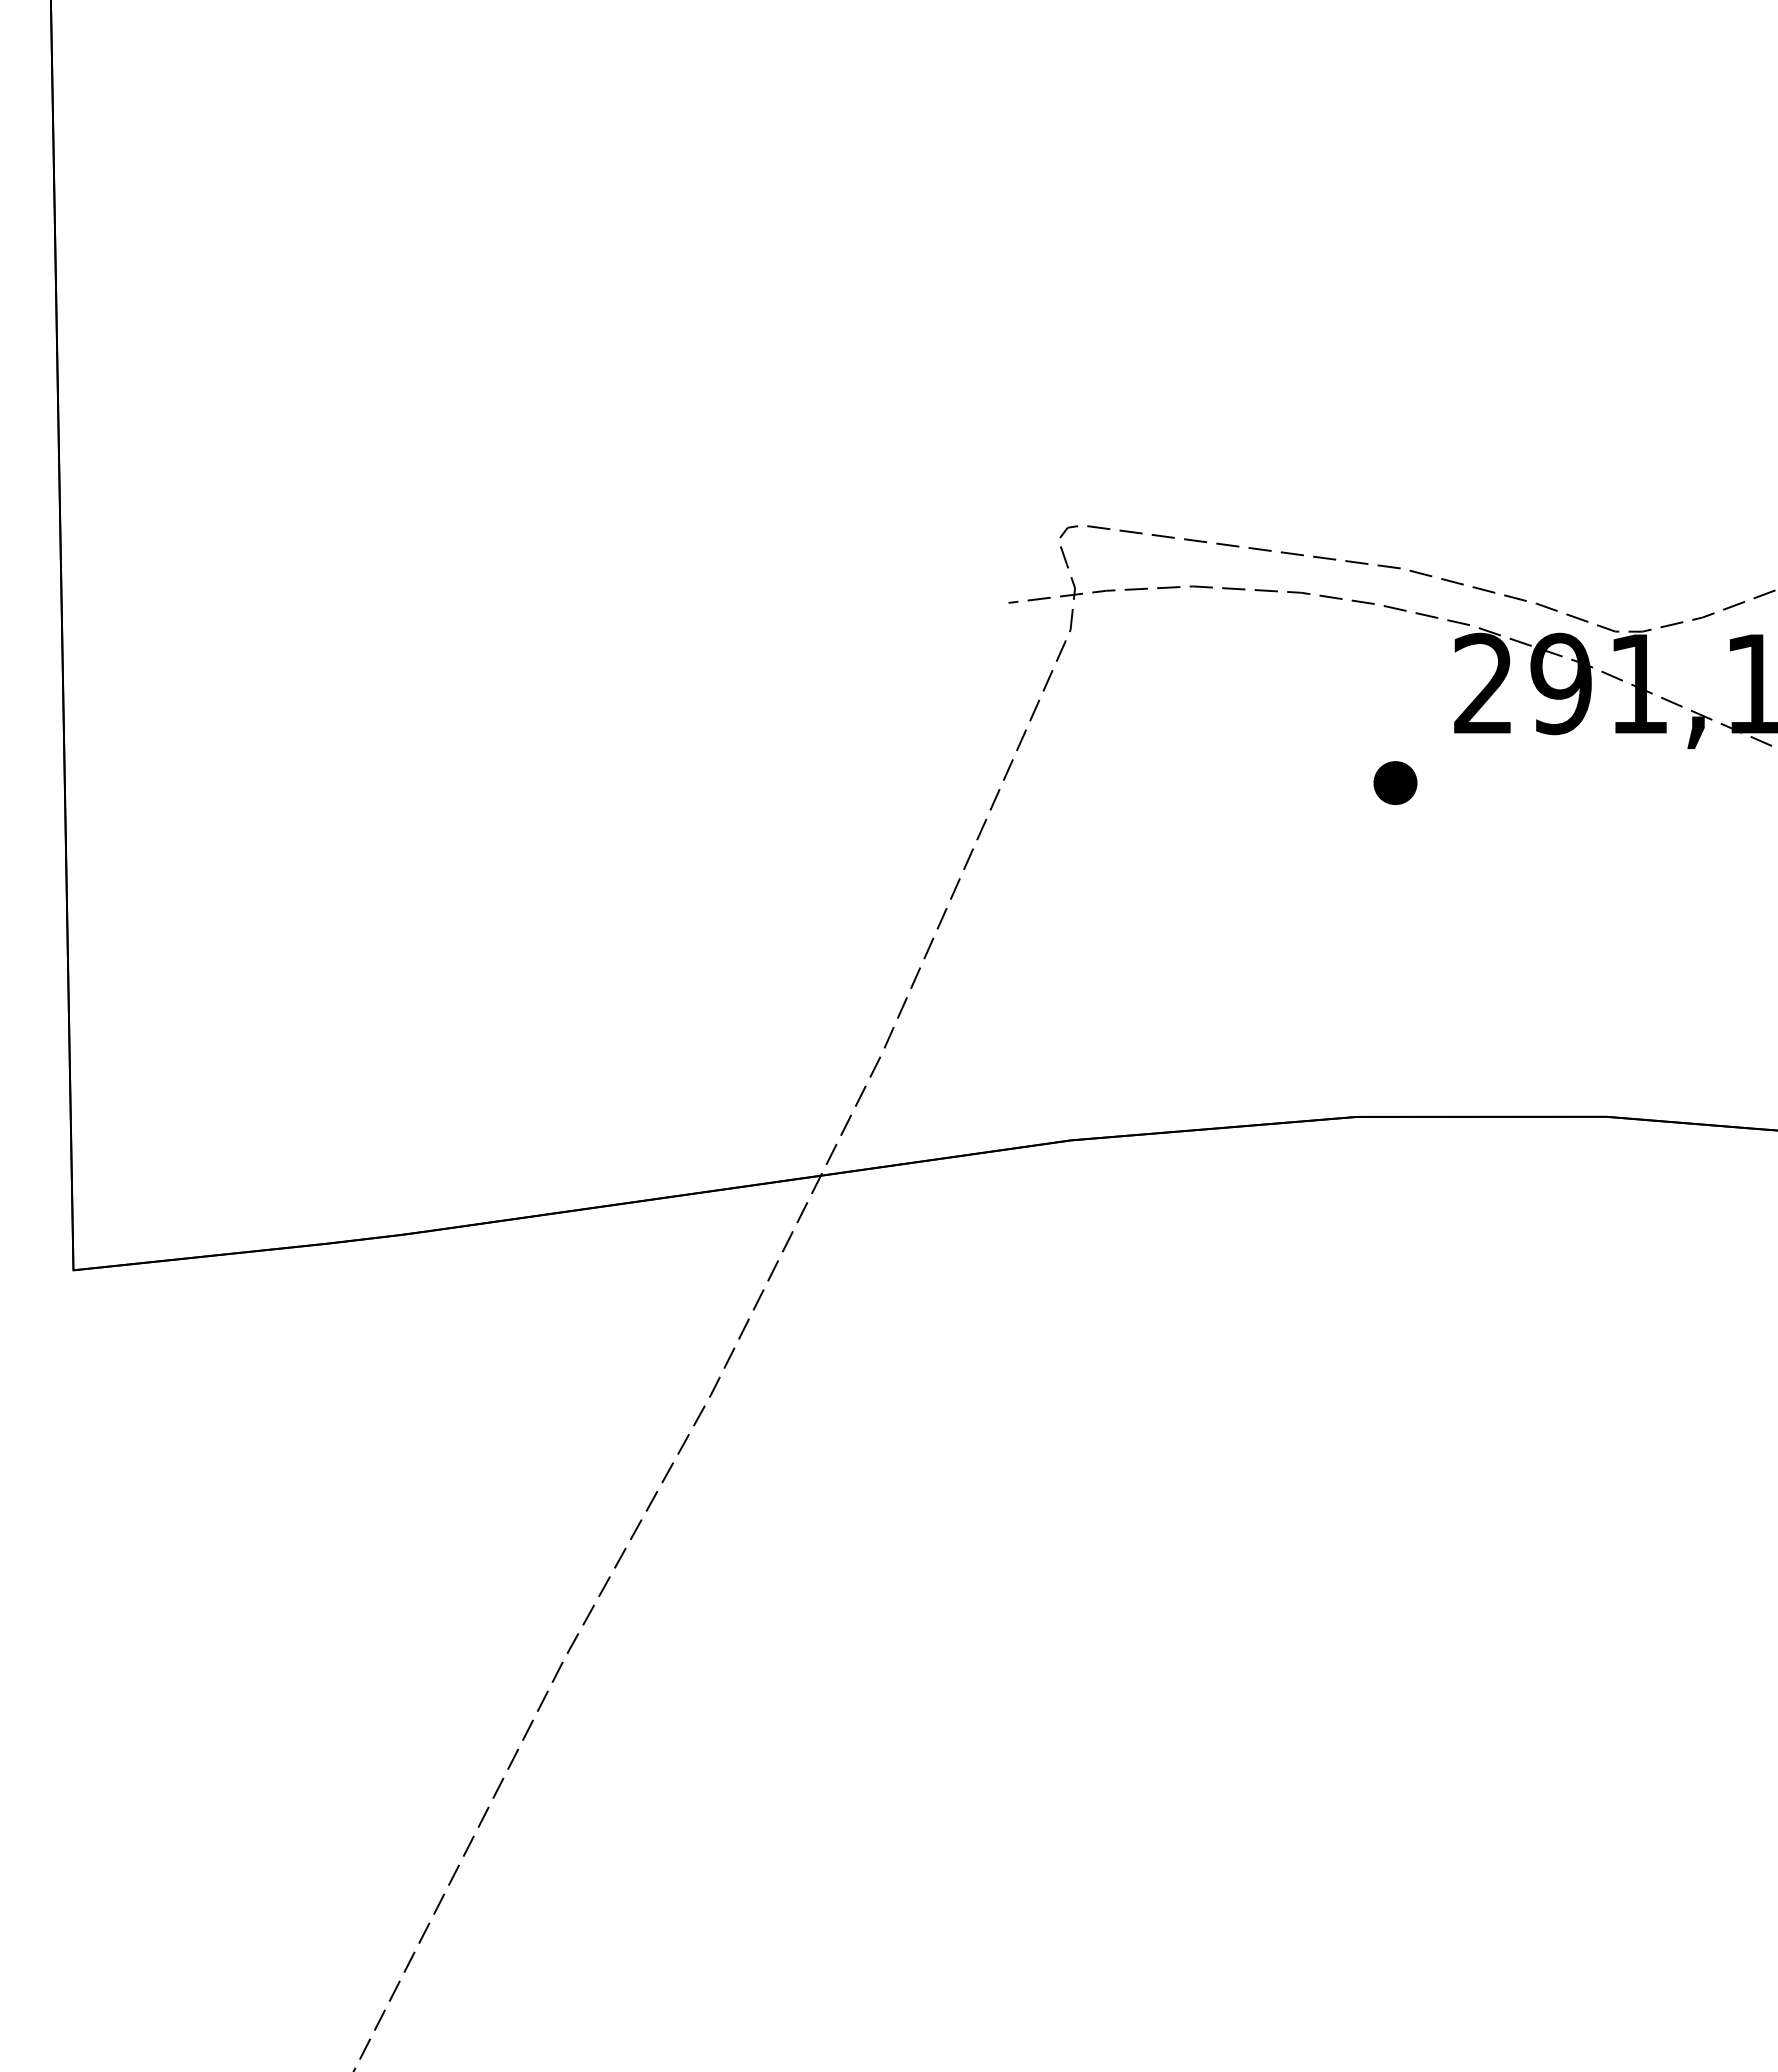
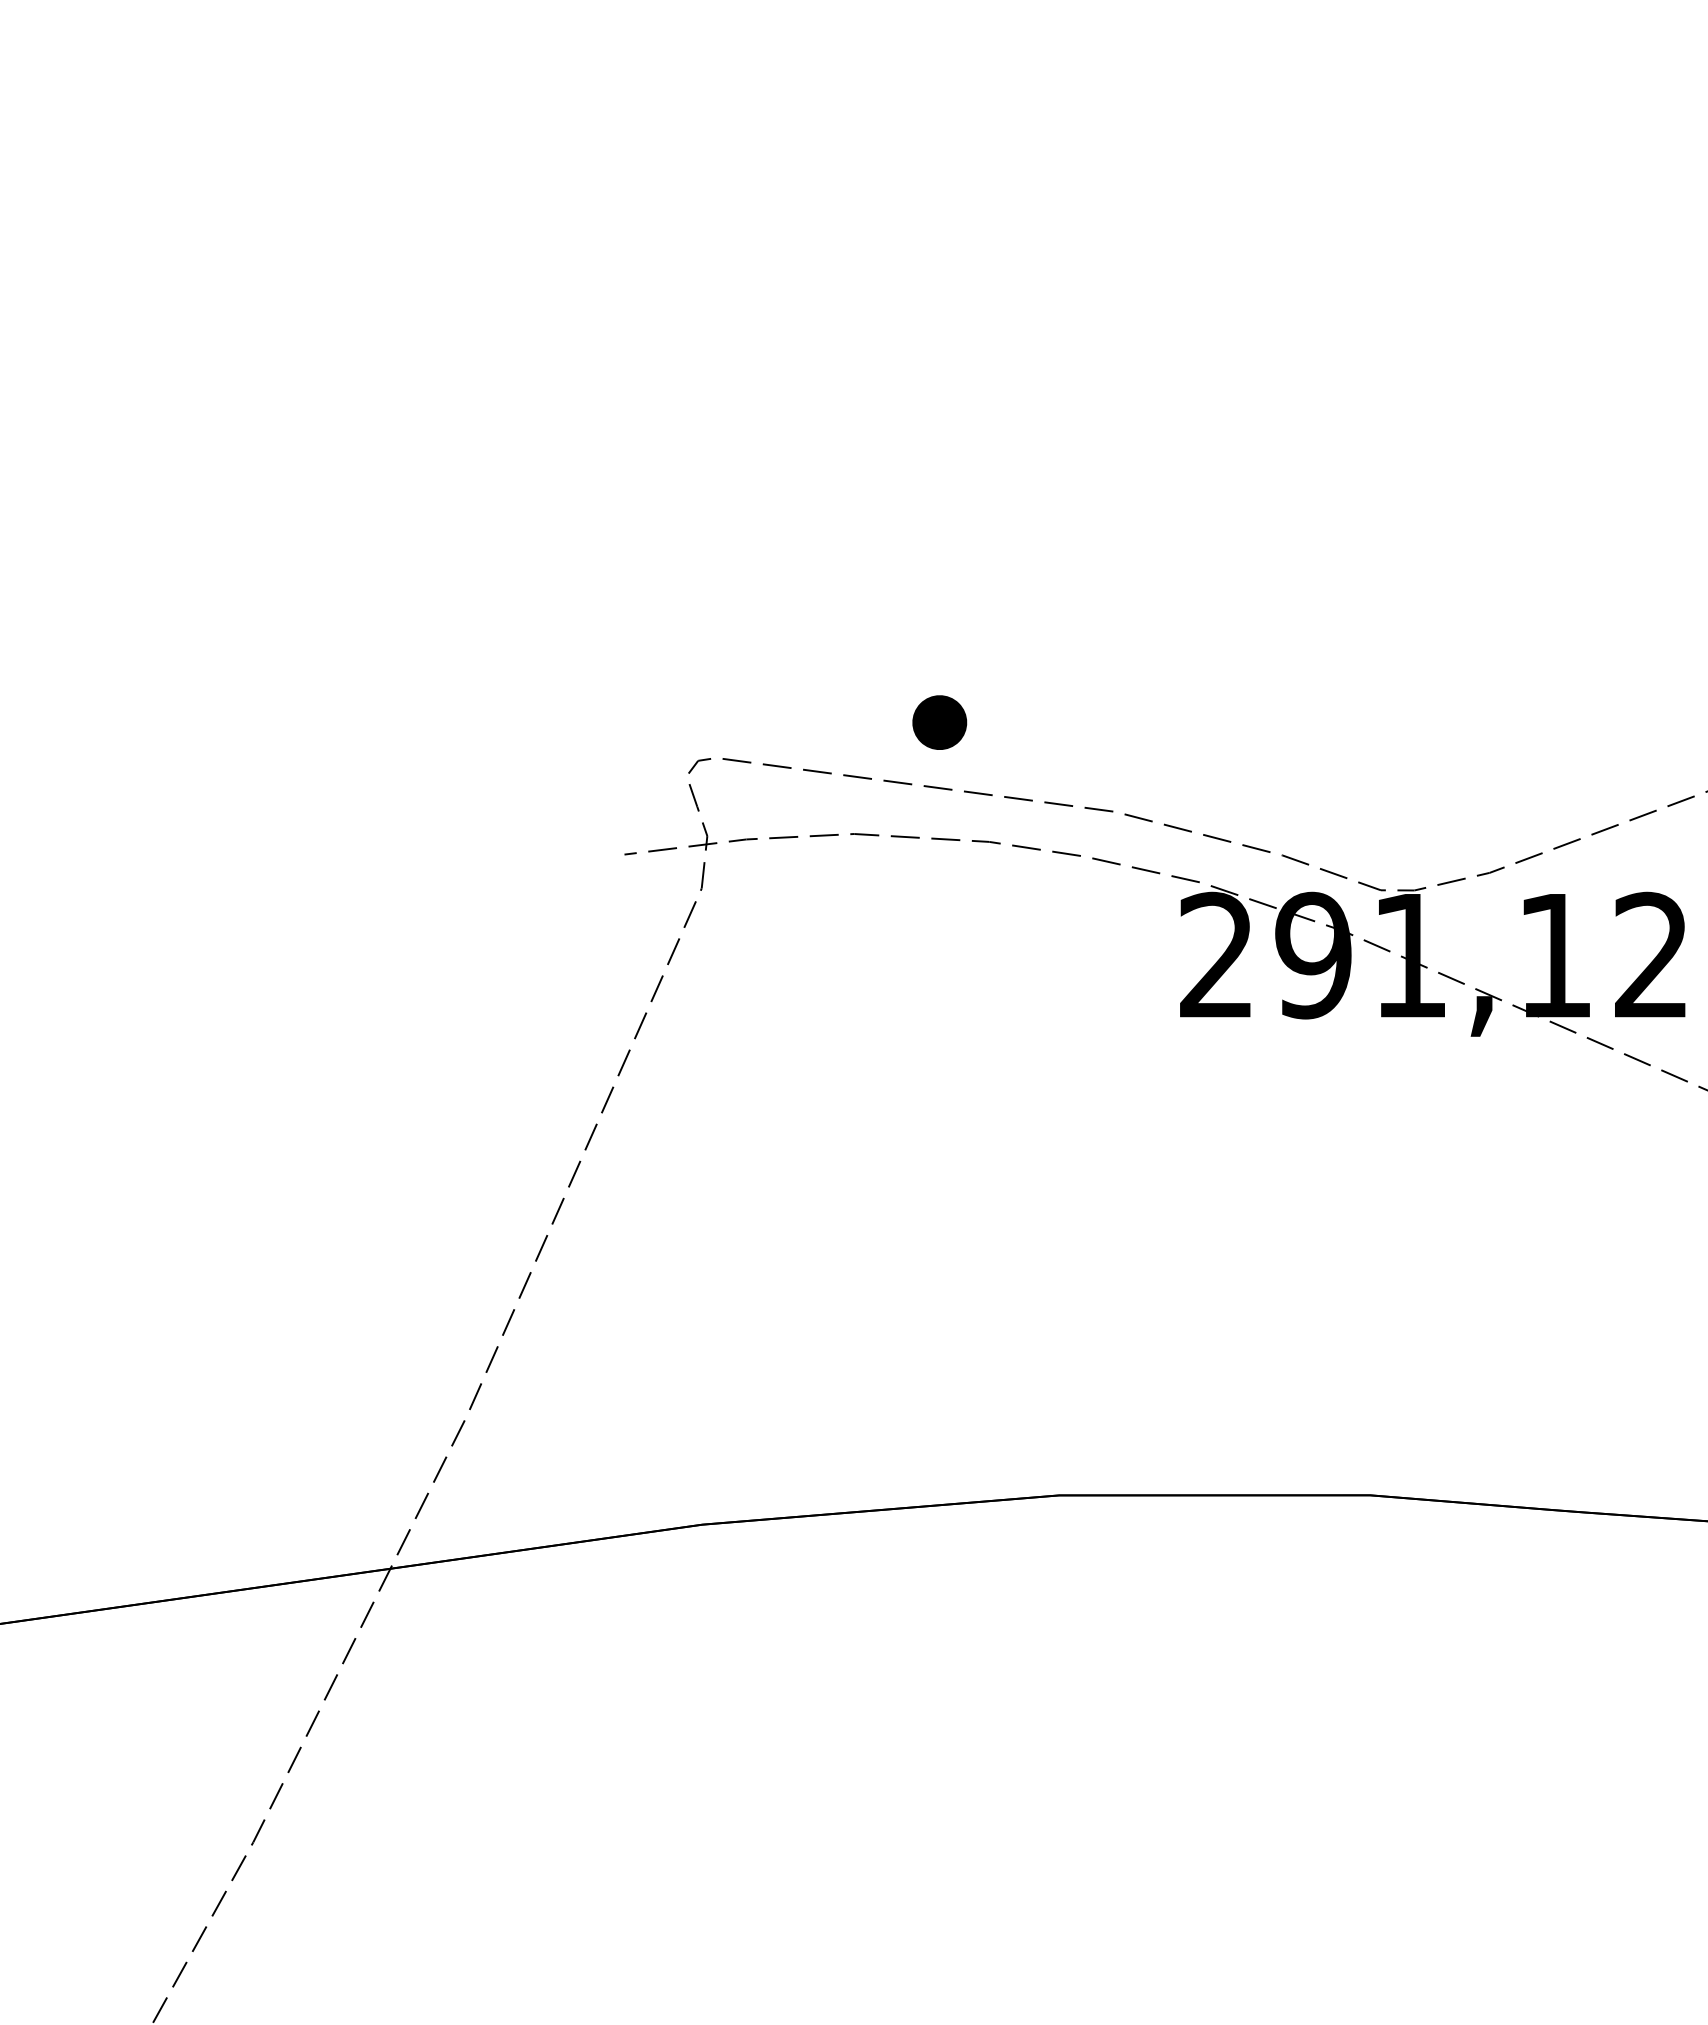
part: (1395, 782) -> (939, 721), moved

